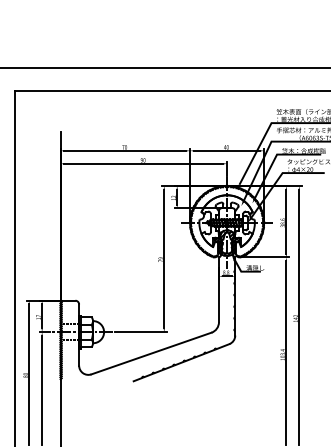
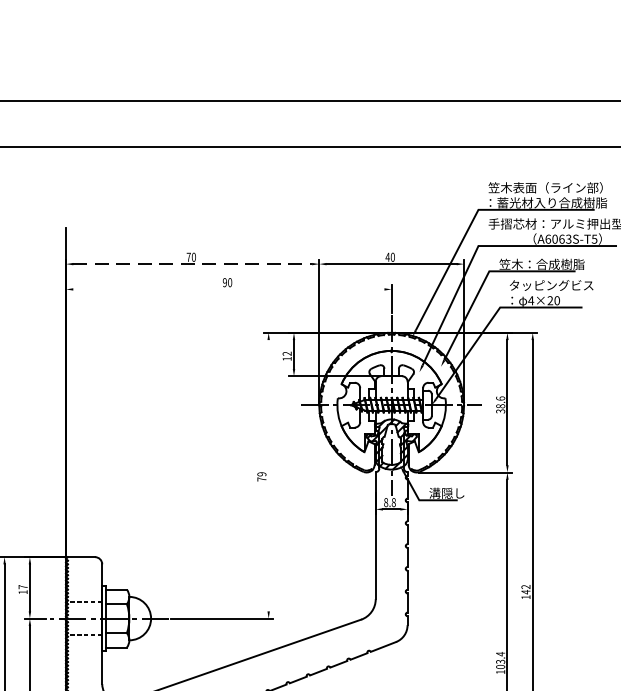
line: (125, 150) -> (192, 263), solid -> dashed
line: (143, 163) -> (228, 288), removed
line: (164, 258) -> (269, 474), removed

